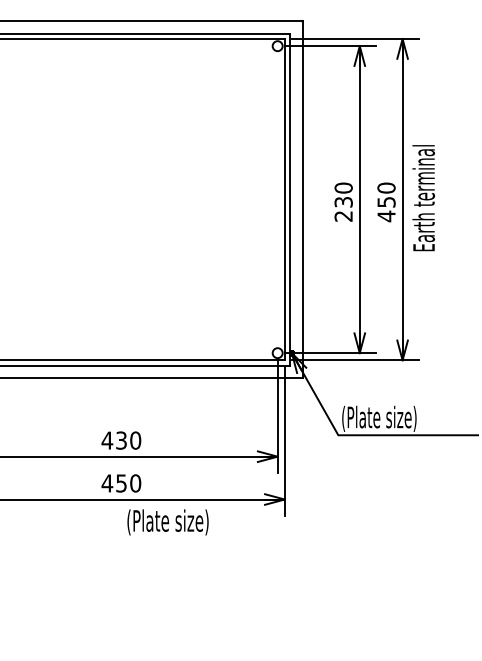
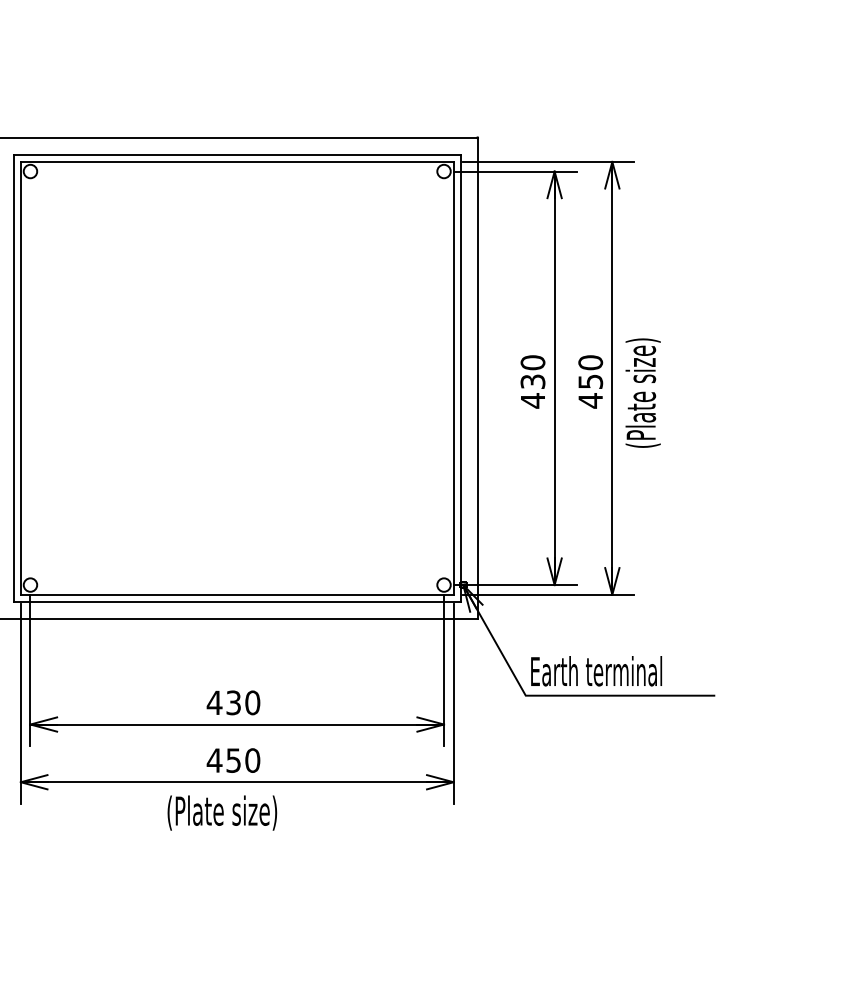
text: (424, 197) -> (642, 375), Earth terminal -> (Plate size)
text: (343, 216) -> (532, 400), 230 -> 430
text: (390, 418) -> (596, 673), (Plate size) -> Earth terminal
text: (168, 521) -> (222, 812), moved

